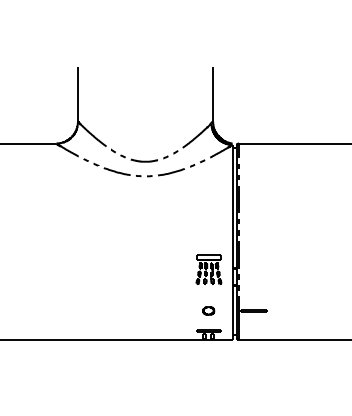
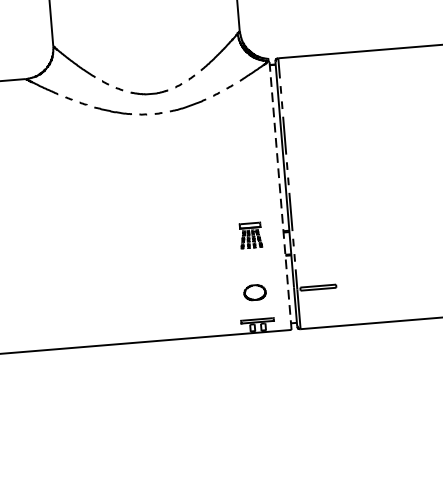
line: (232, 241) -> (280, 194), solid -> dashed
part: (208, 269) -> (250, 235), size x0.6
part: (208, 310) -> (254, 292), size x1.4

